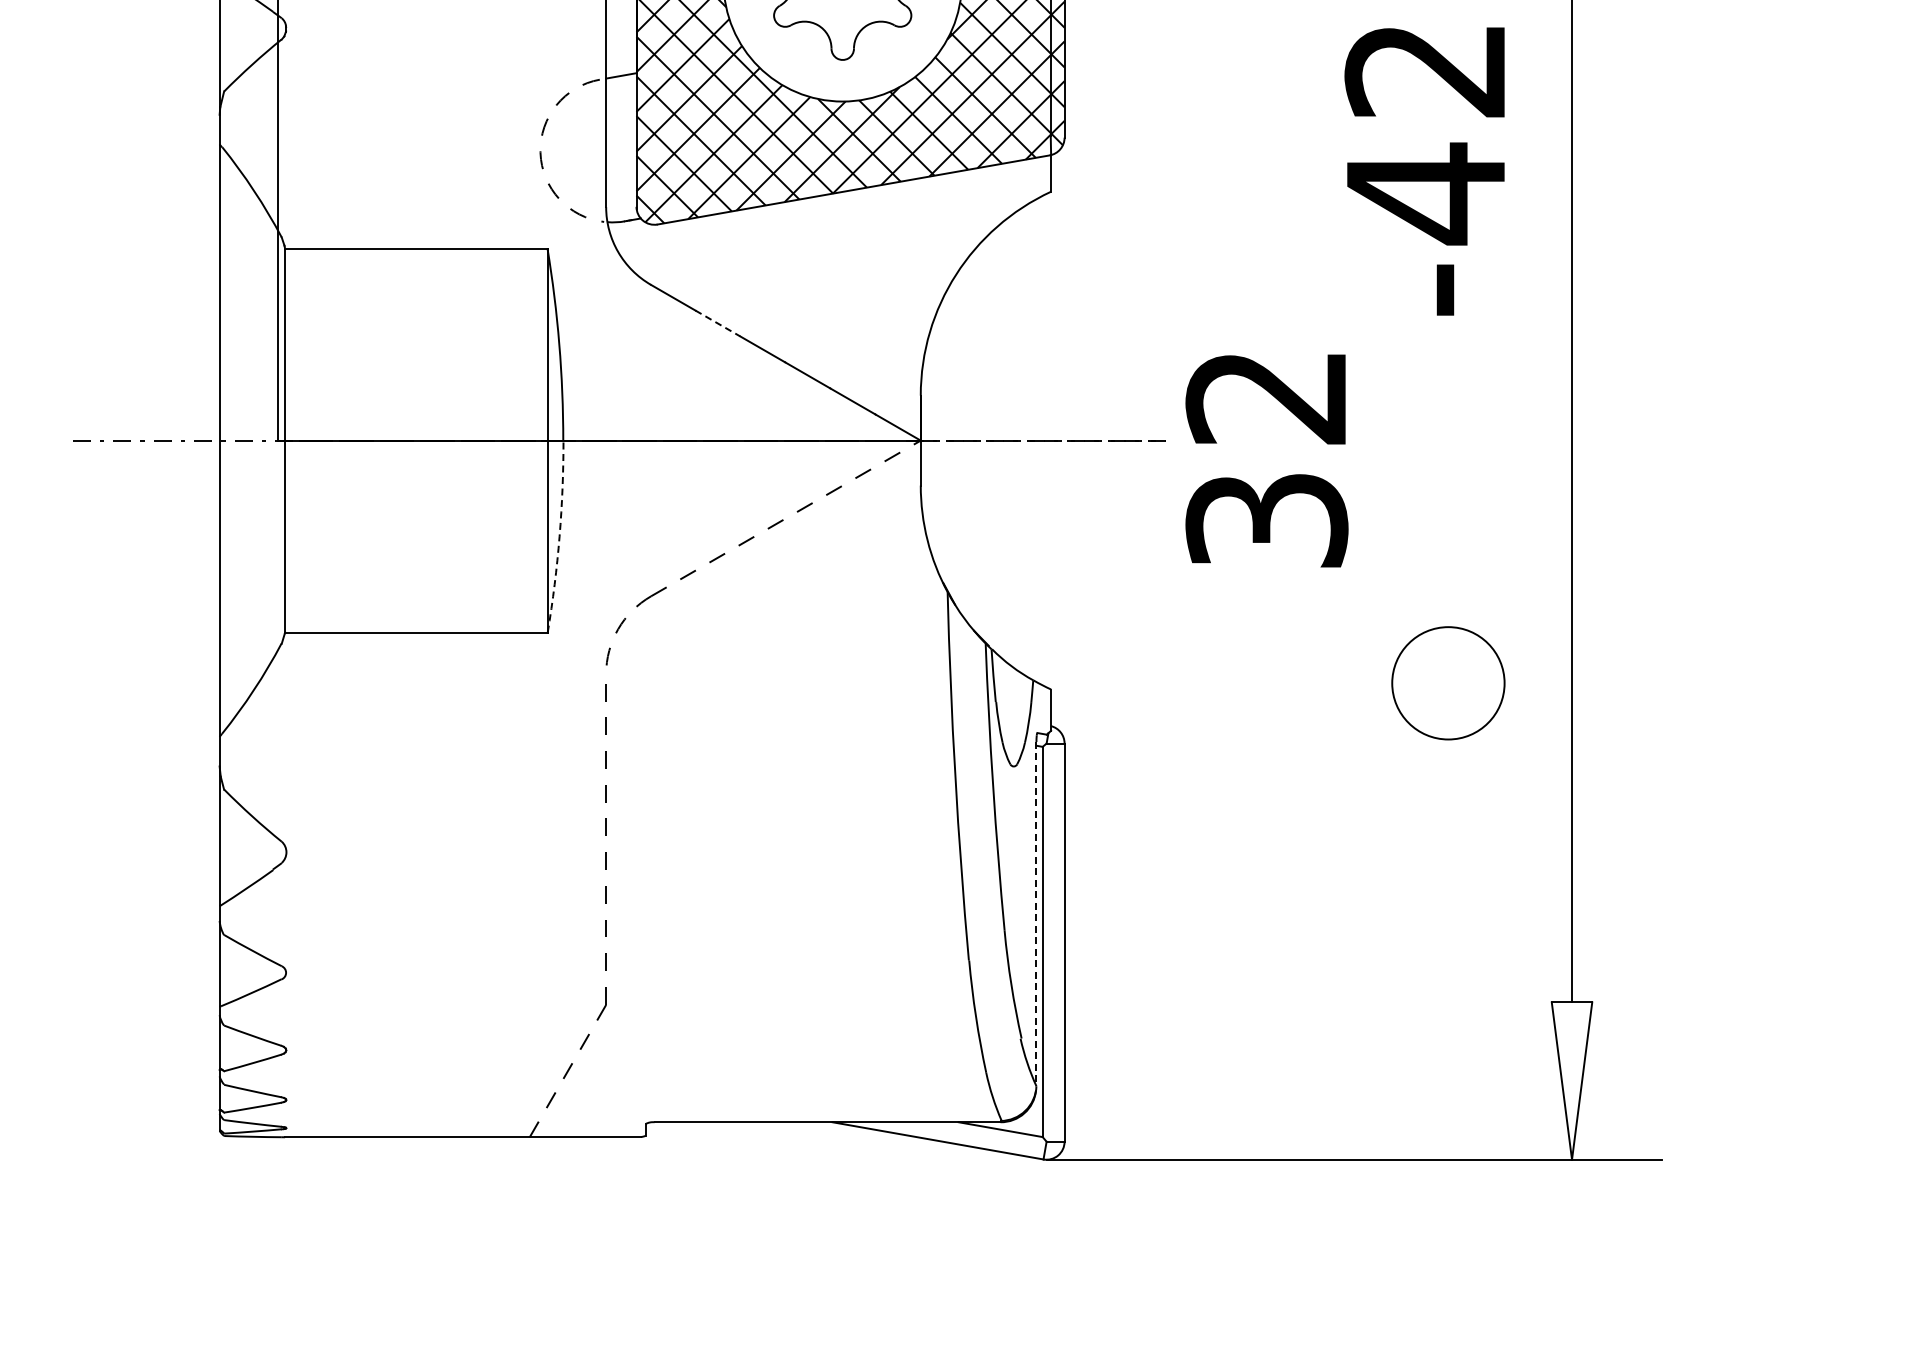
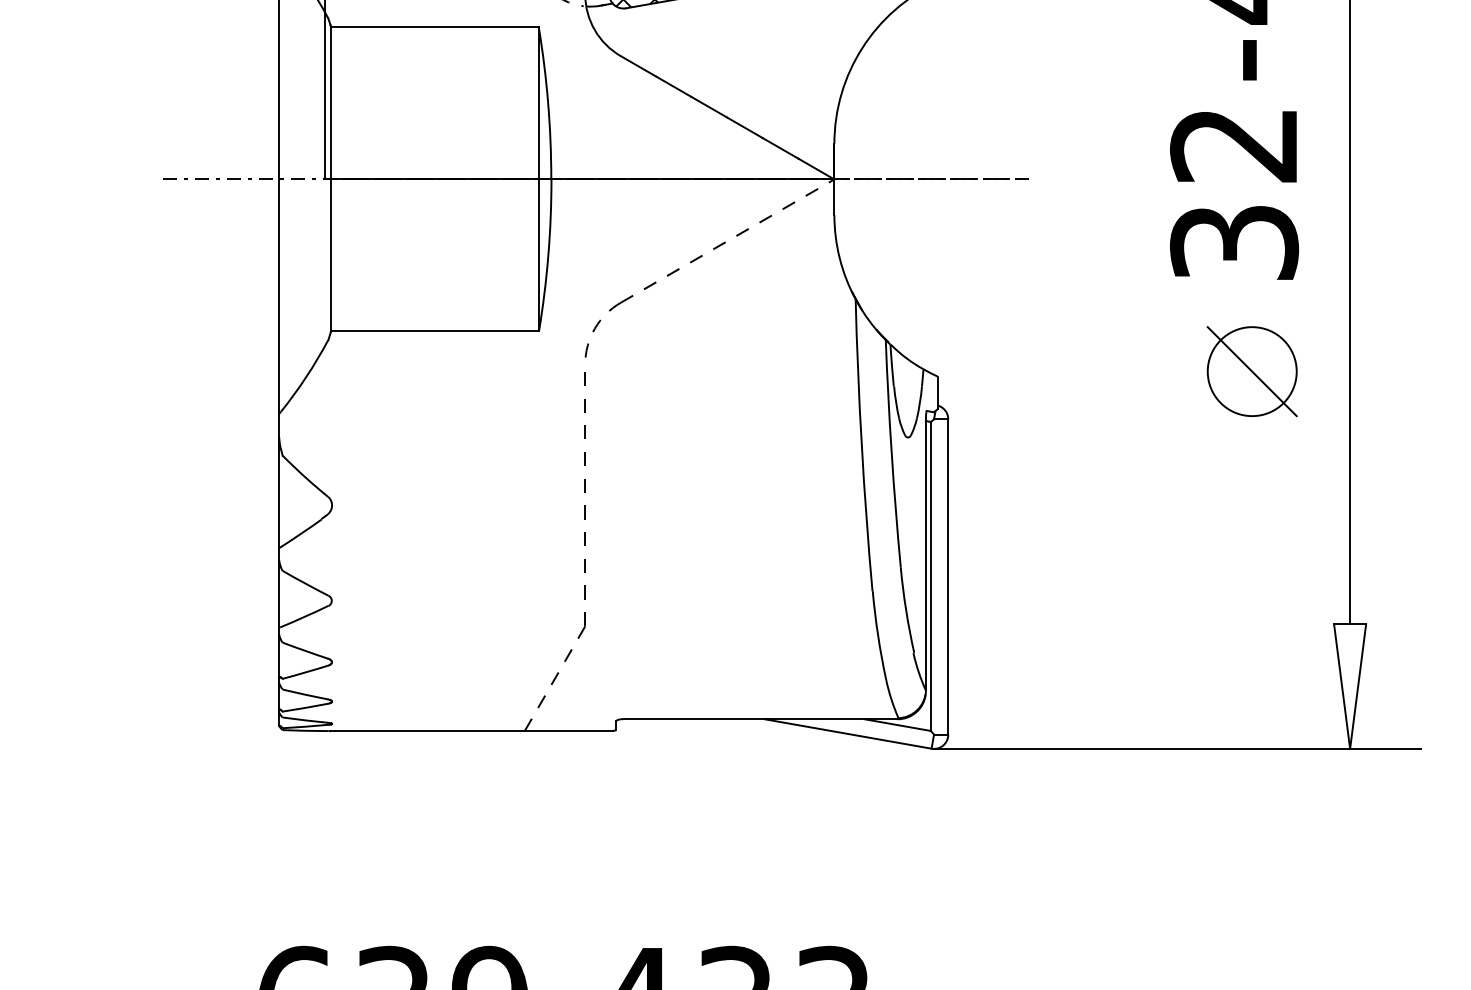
line: (717, 323) -> (673, 86), dashed -> solid
text: (1266, 460) -> (1234, 195), moved
arc: (559, 536) -> (548, 255), dashed -> solid
line: (1448, 683) -> (1252, 371), added
line: (1036, 913) -> (926, 553), dashed -> solid

